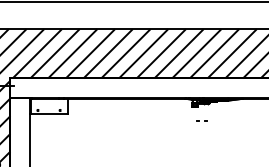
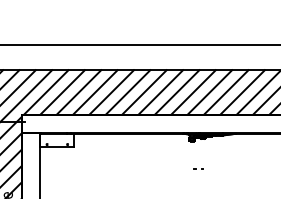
part: (201, 120) -> (198, 168), moved

